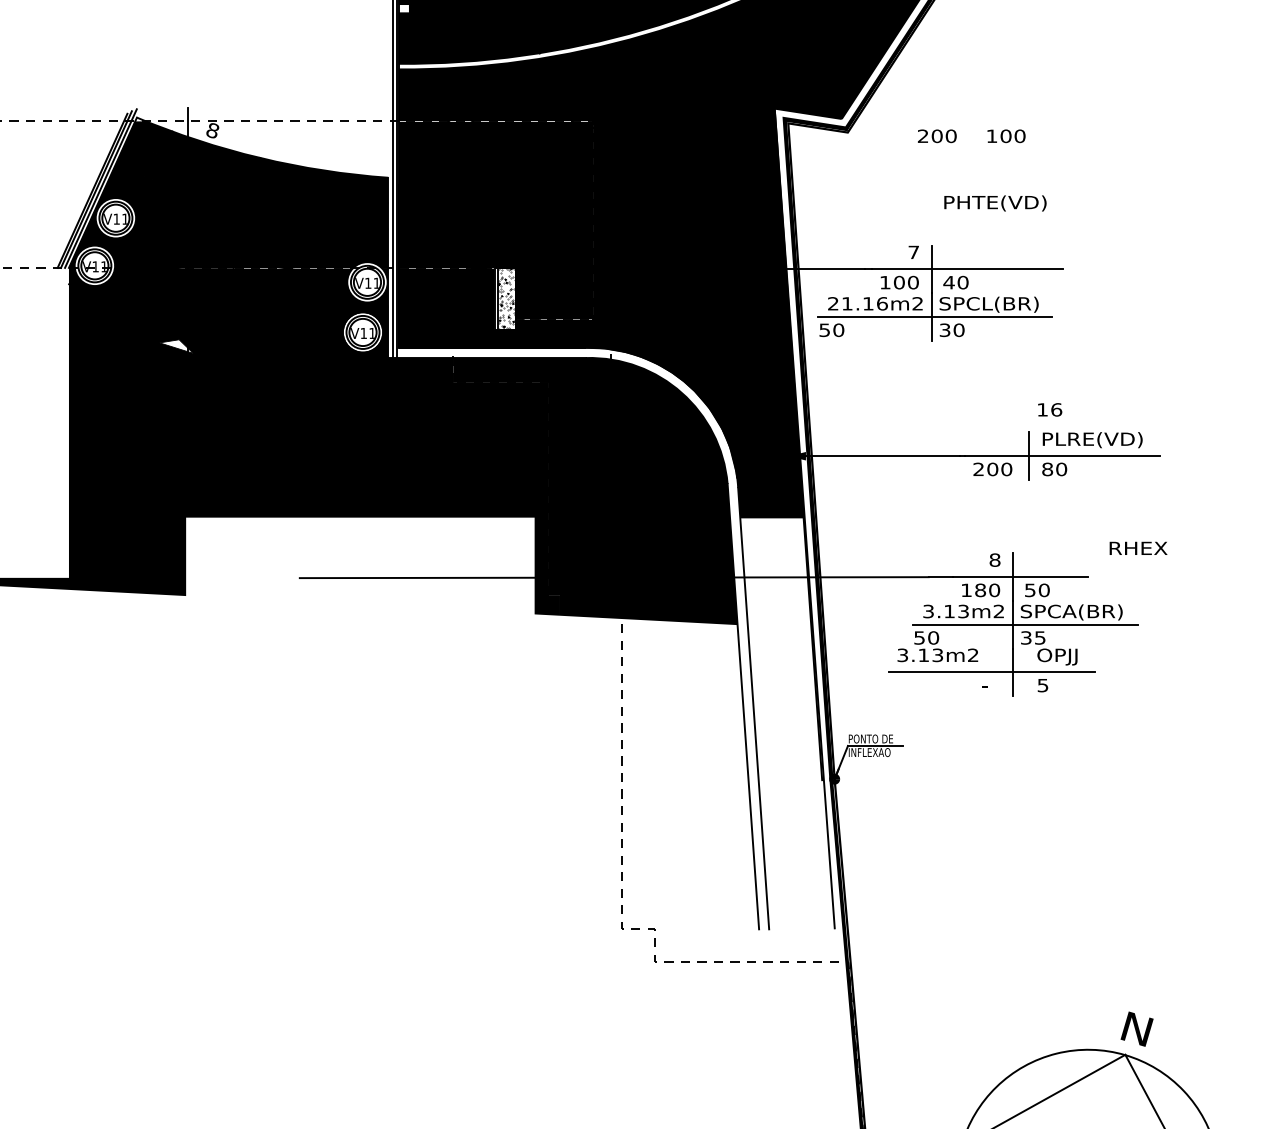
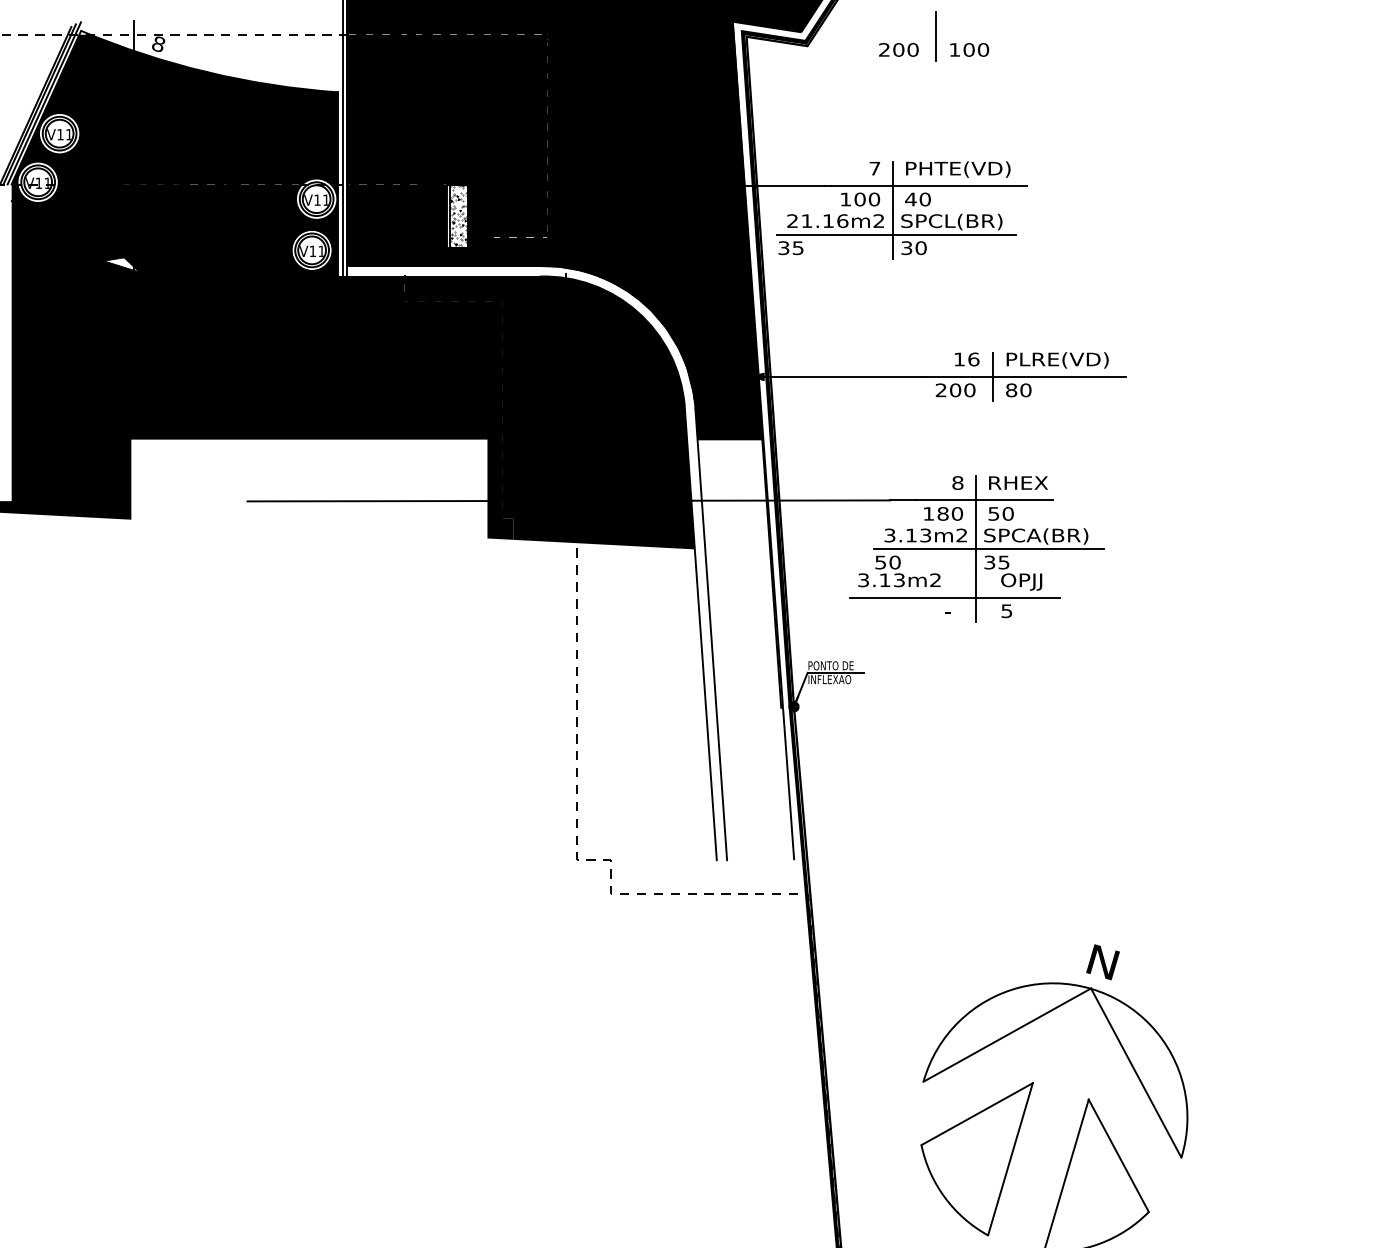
line: (974, 123) -> (936, 36), added
text: (995, 203) -> (958, 169), moved
text: (832, 330) -> (791, 248), 50 -> 35
text: (1050, 409) -> (967, 359), moved
text: (1138, 547) -> (1018, 482), moved

